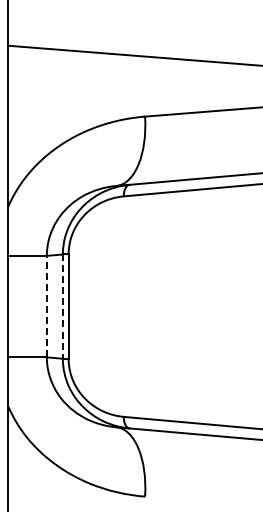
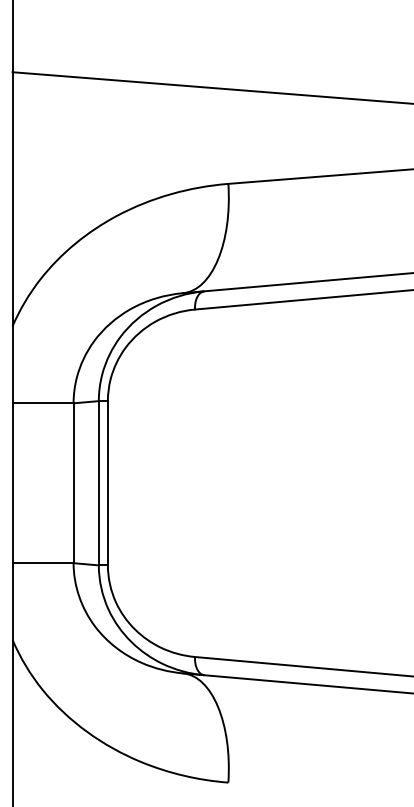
line: (46, 306) -> (73, 483), dashed -> solid
line: (62, 307) -> (98, 484), dashed -> solid

